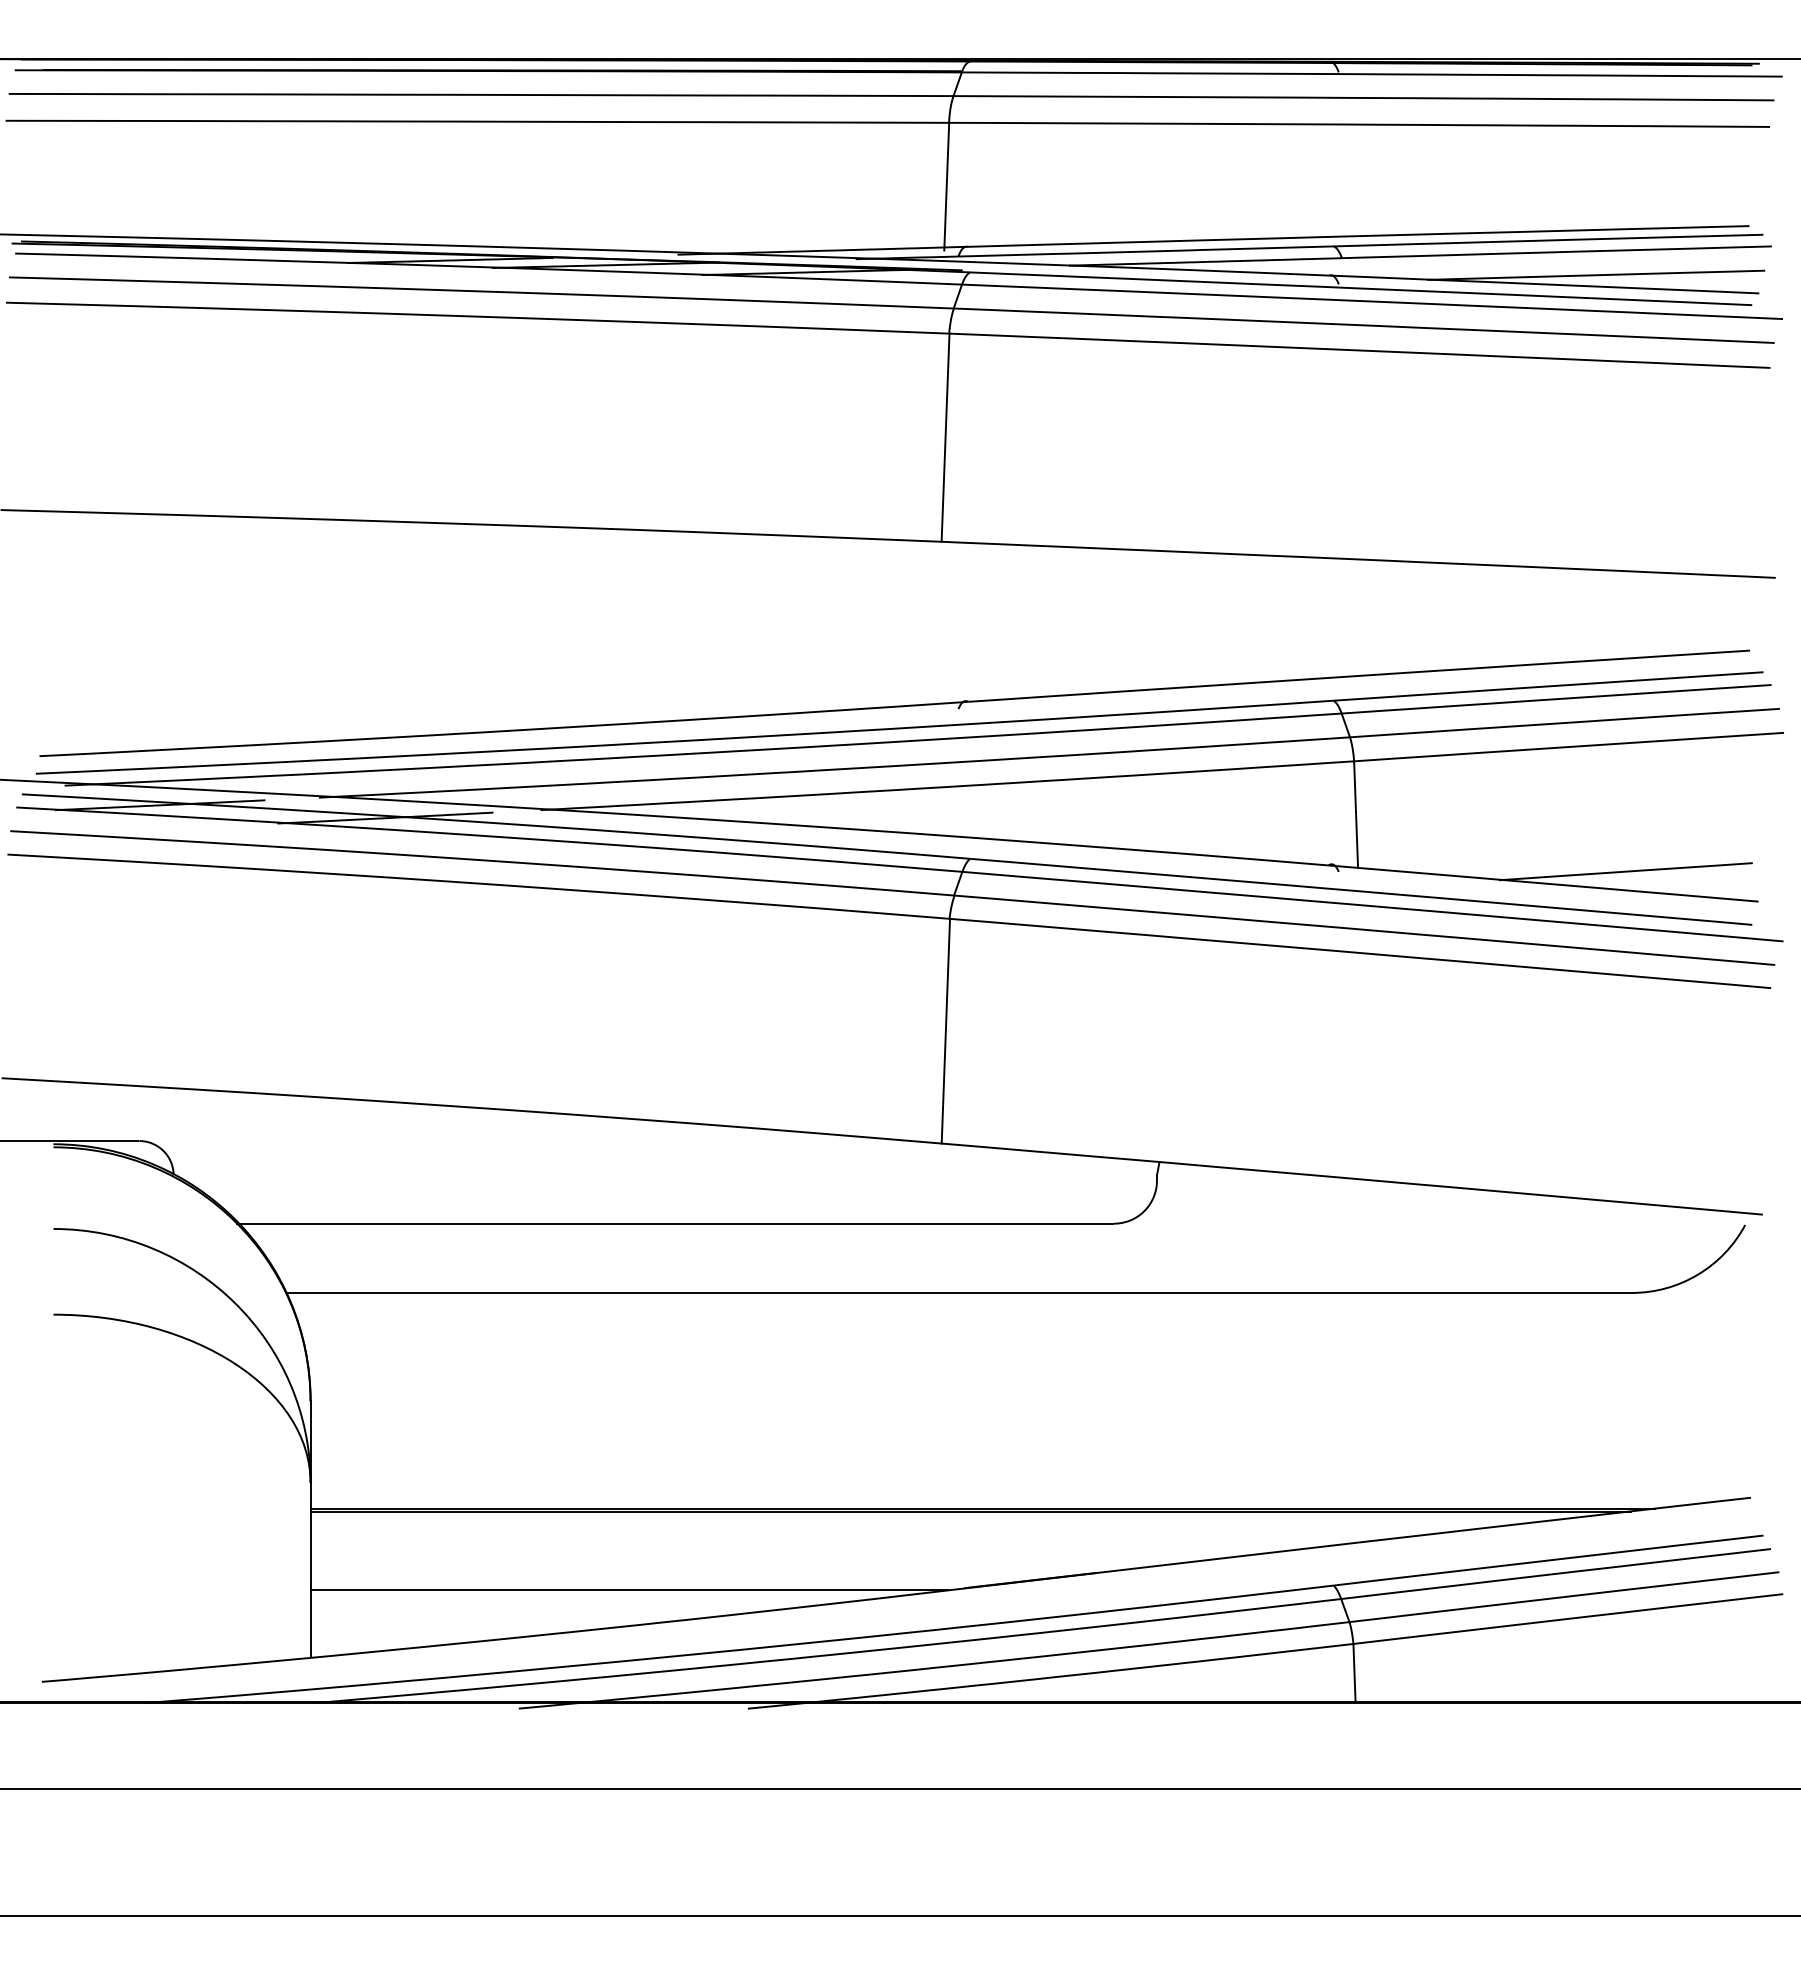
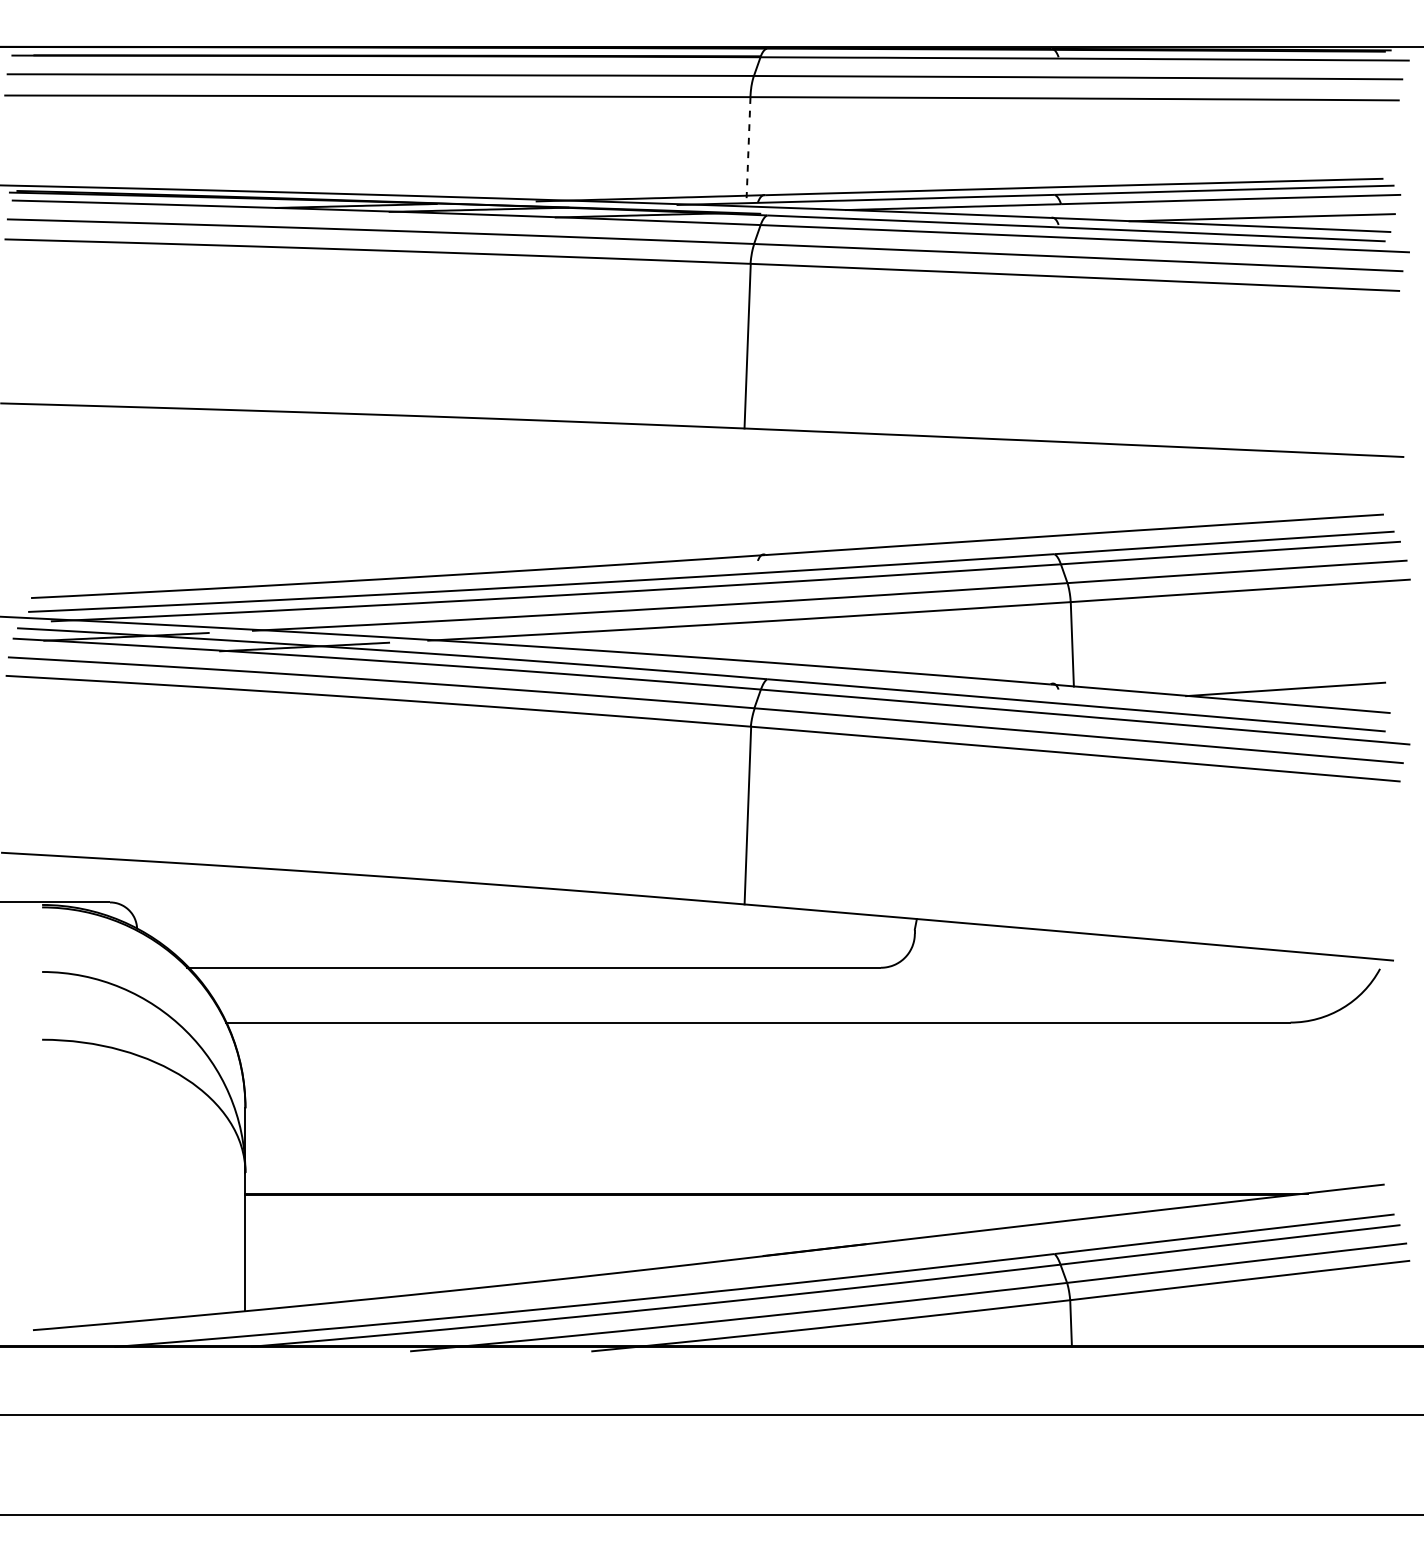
line: (946, 186) -> (748, 147), solid -> dashed
line: (628, 1590) -> (496, 1257), removed

